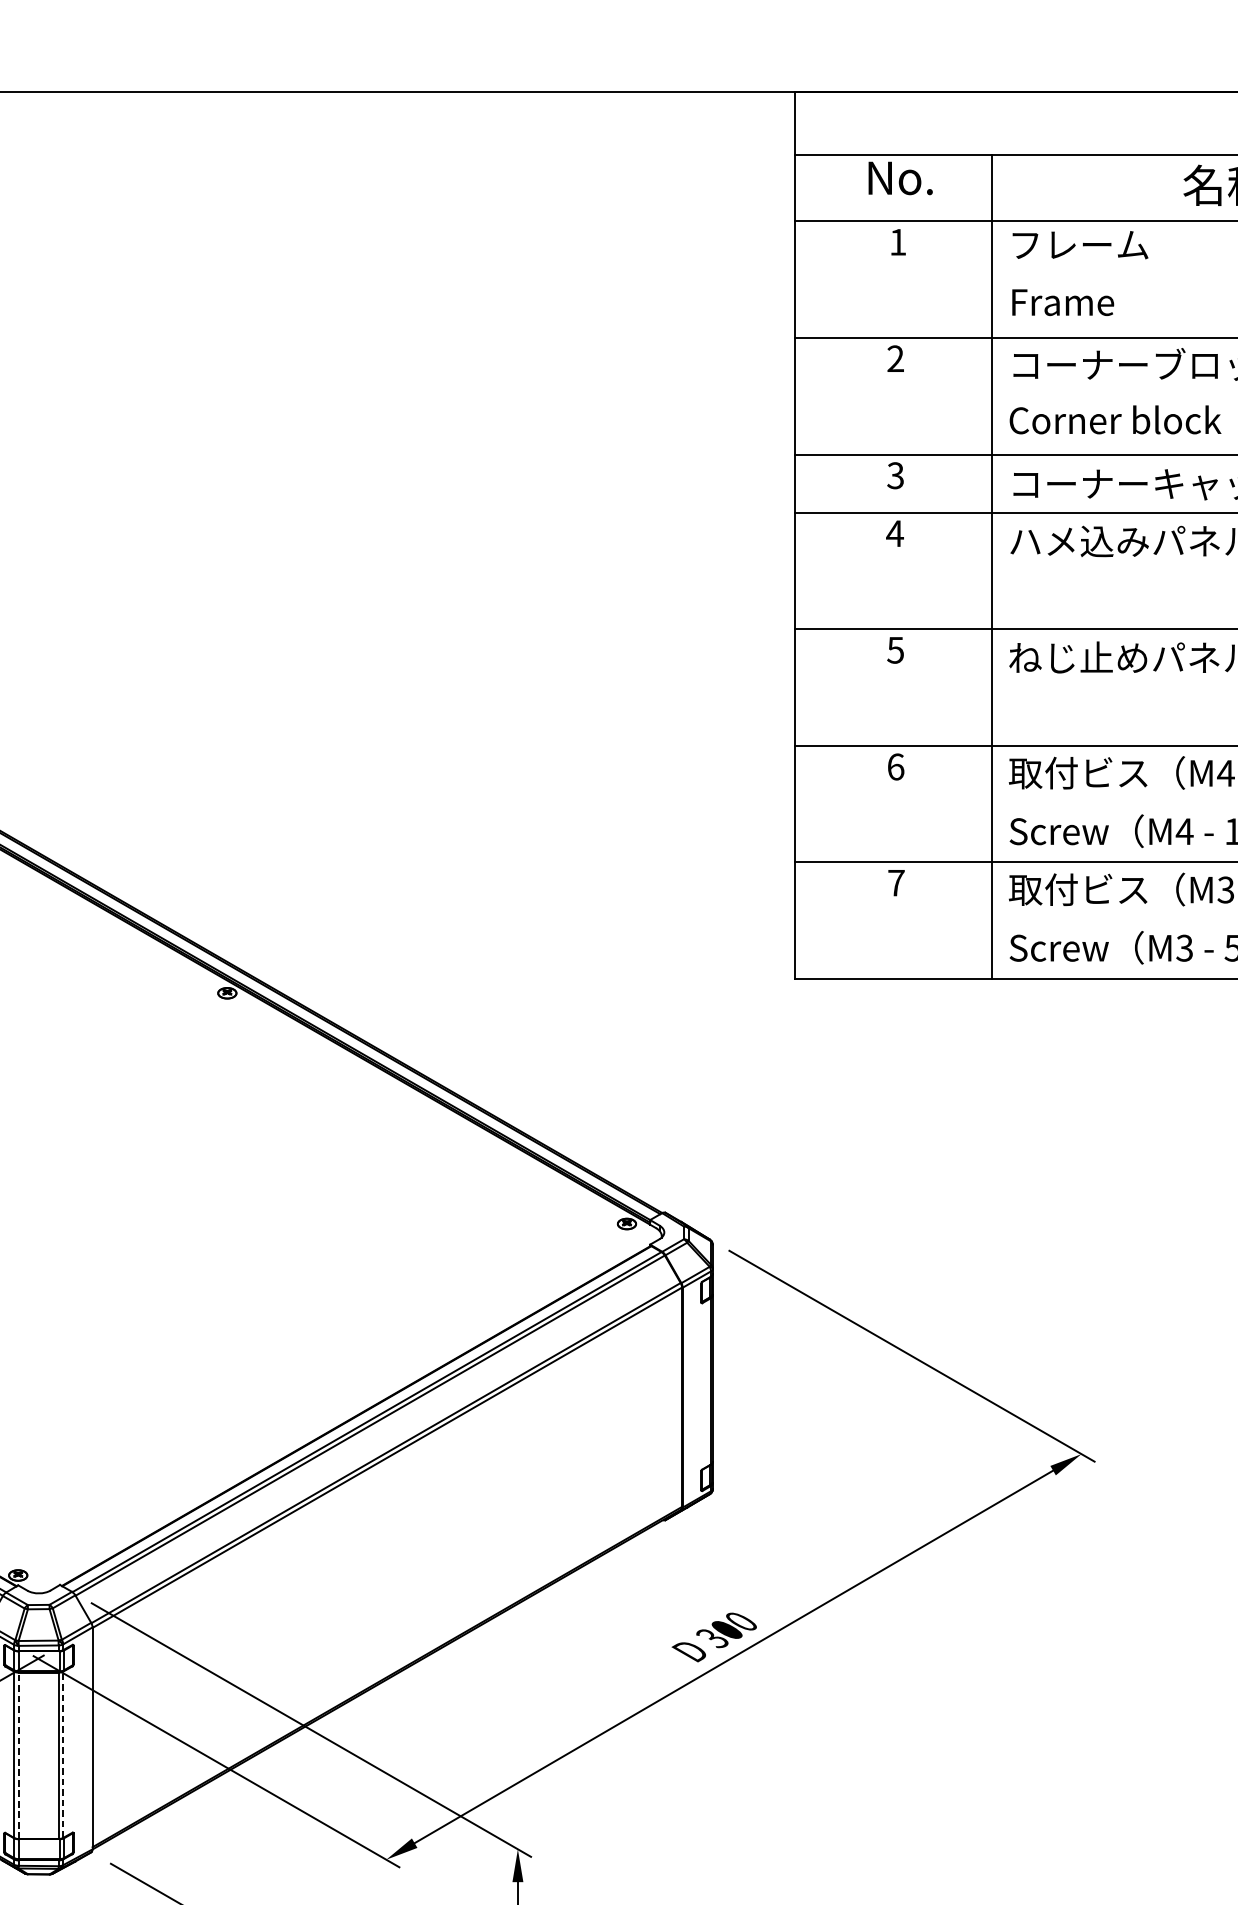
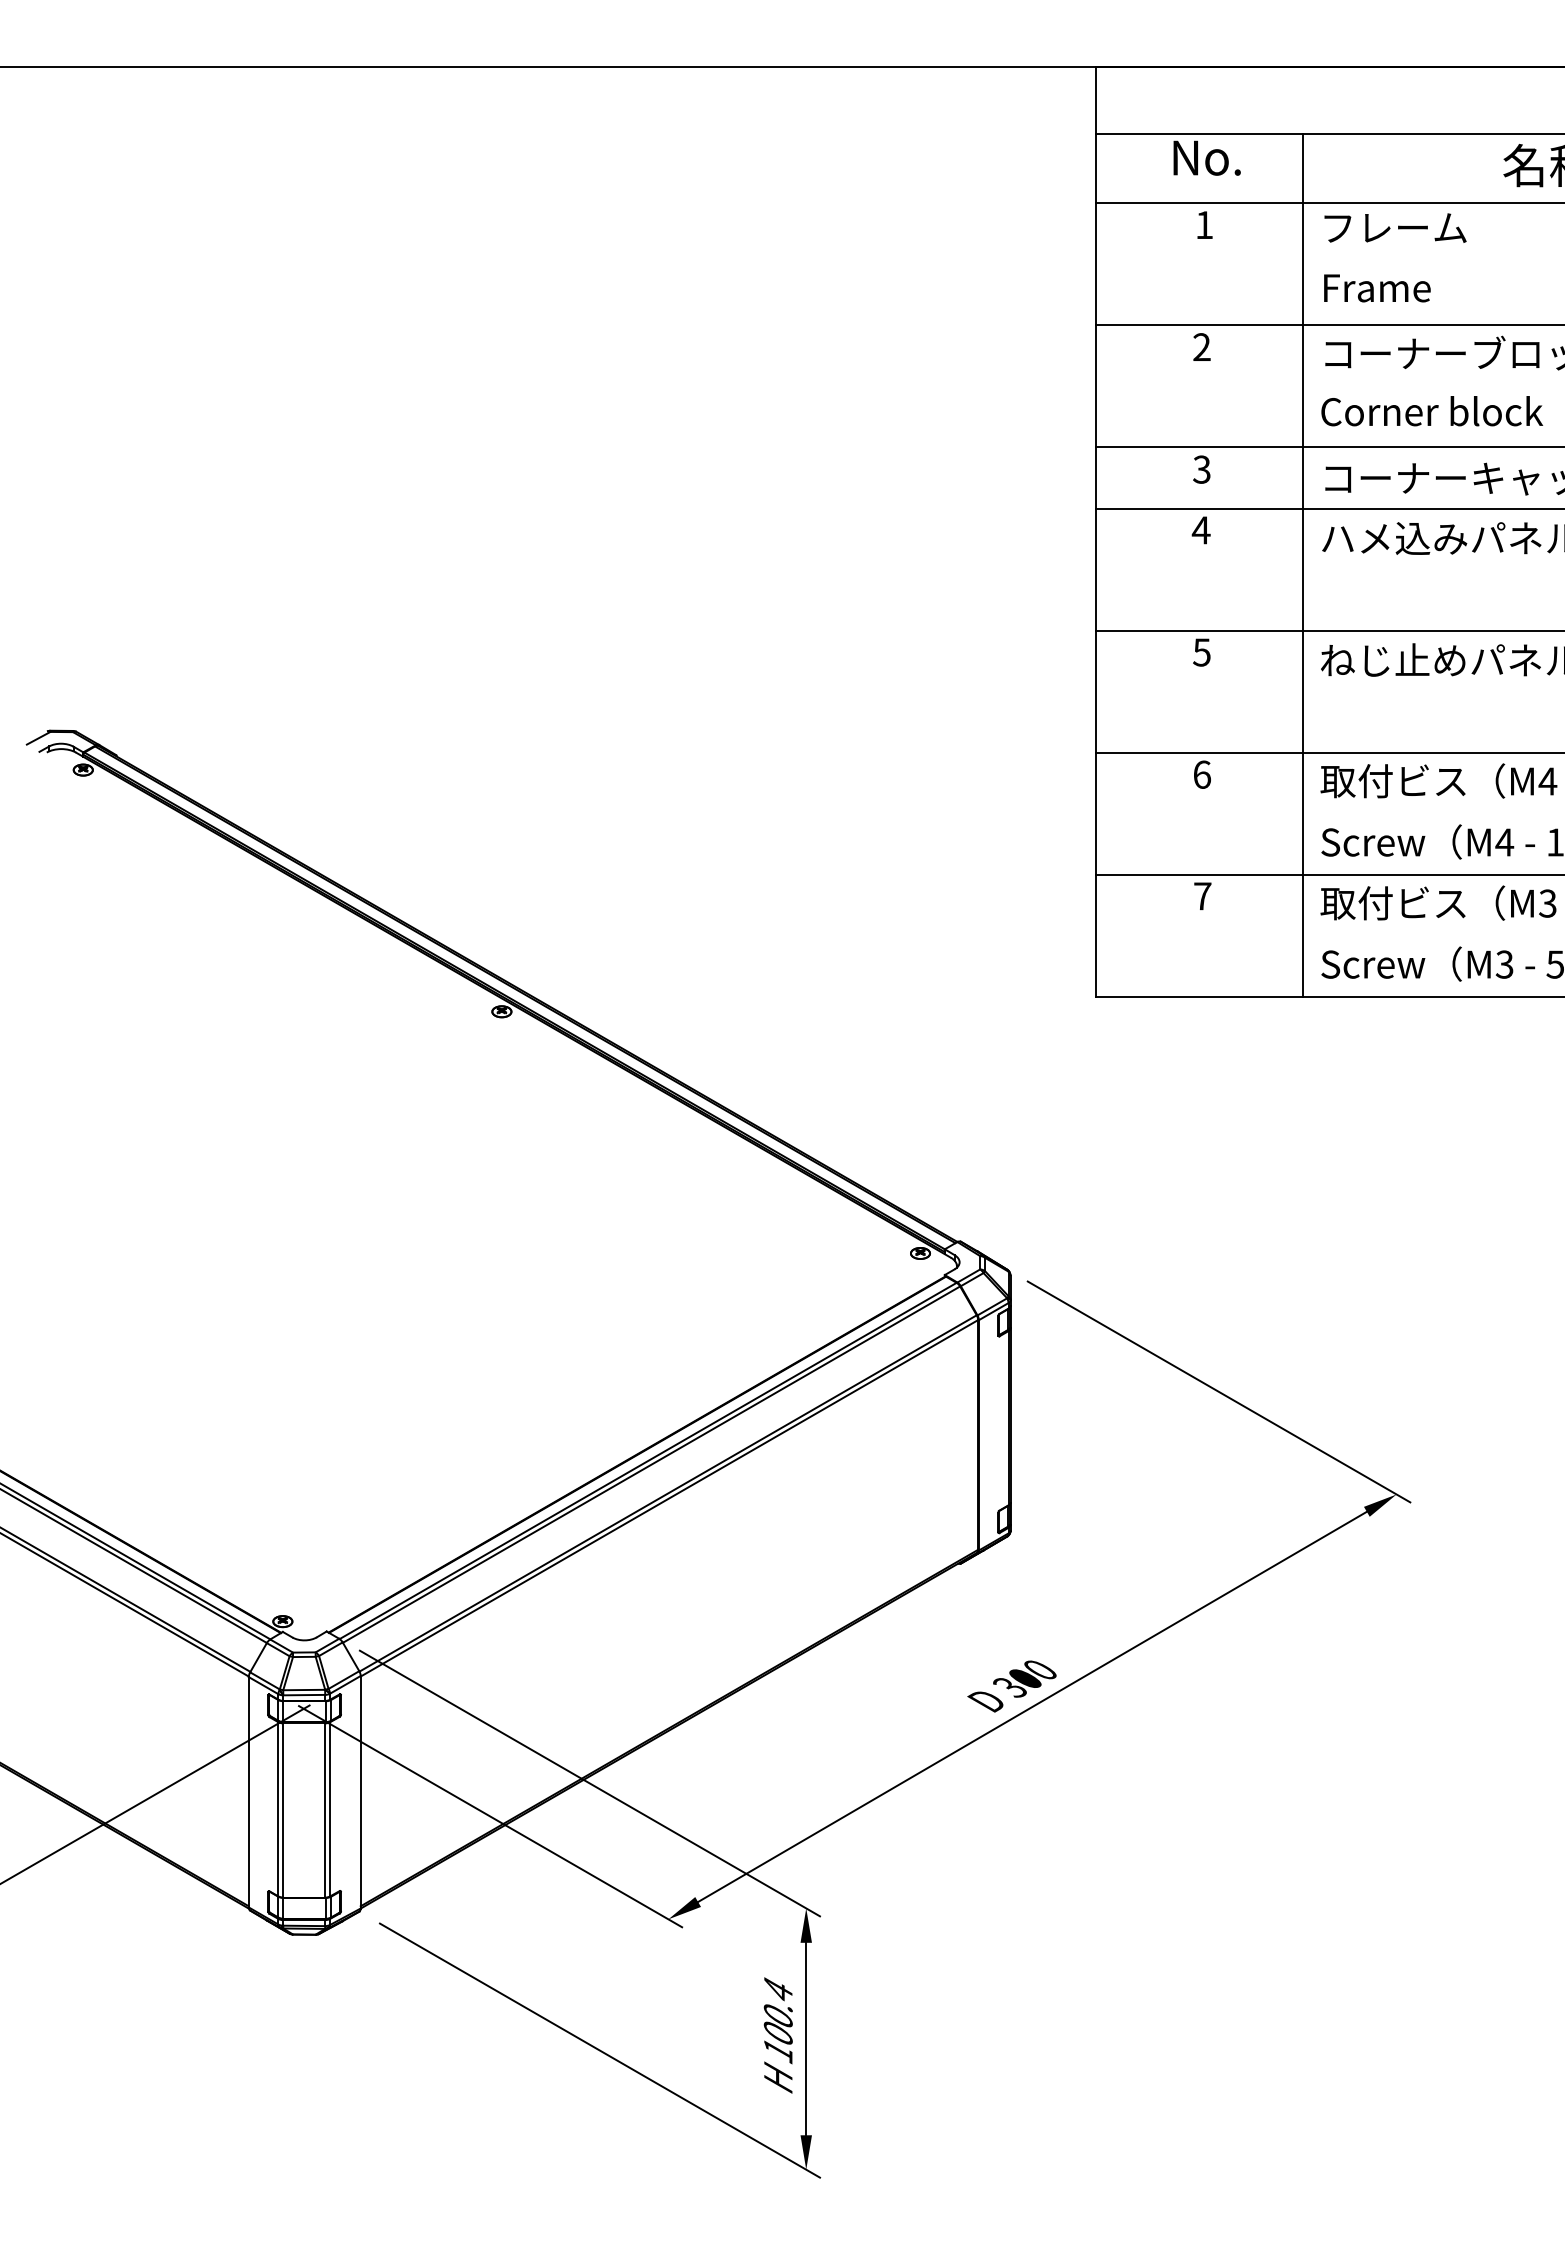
line: (62, 1753) -> (329, 1808), dashed -> solid
line: (18, 1755) -> (283, 1810), dashed -> solid

